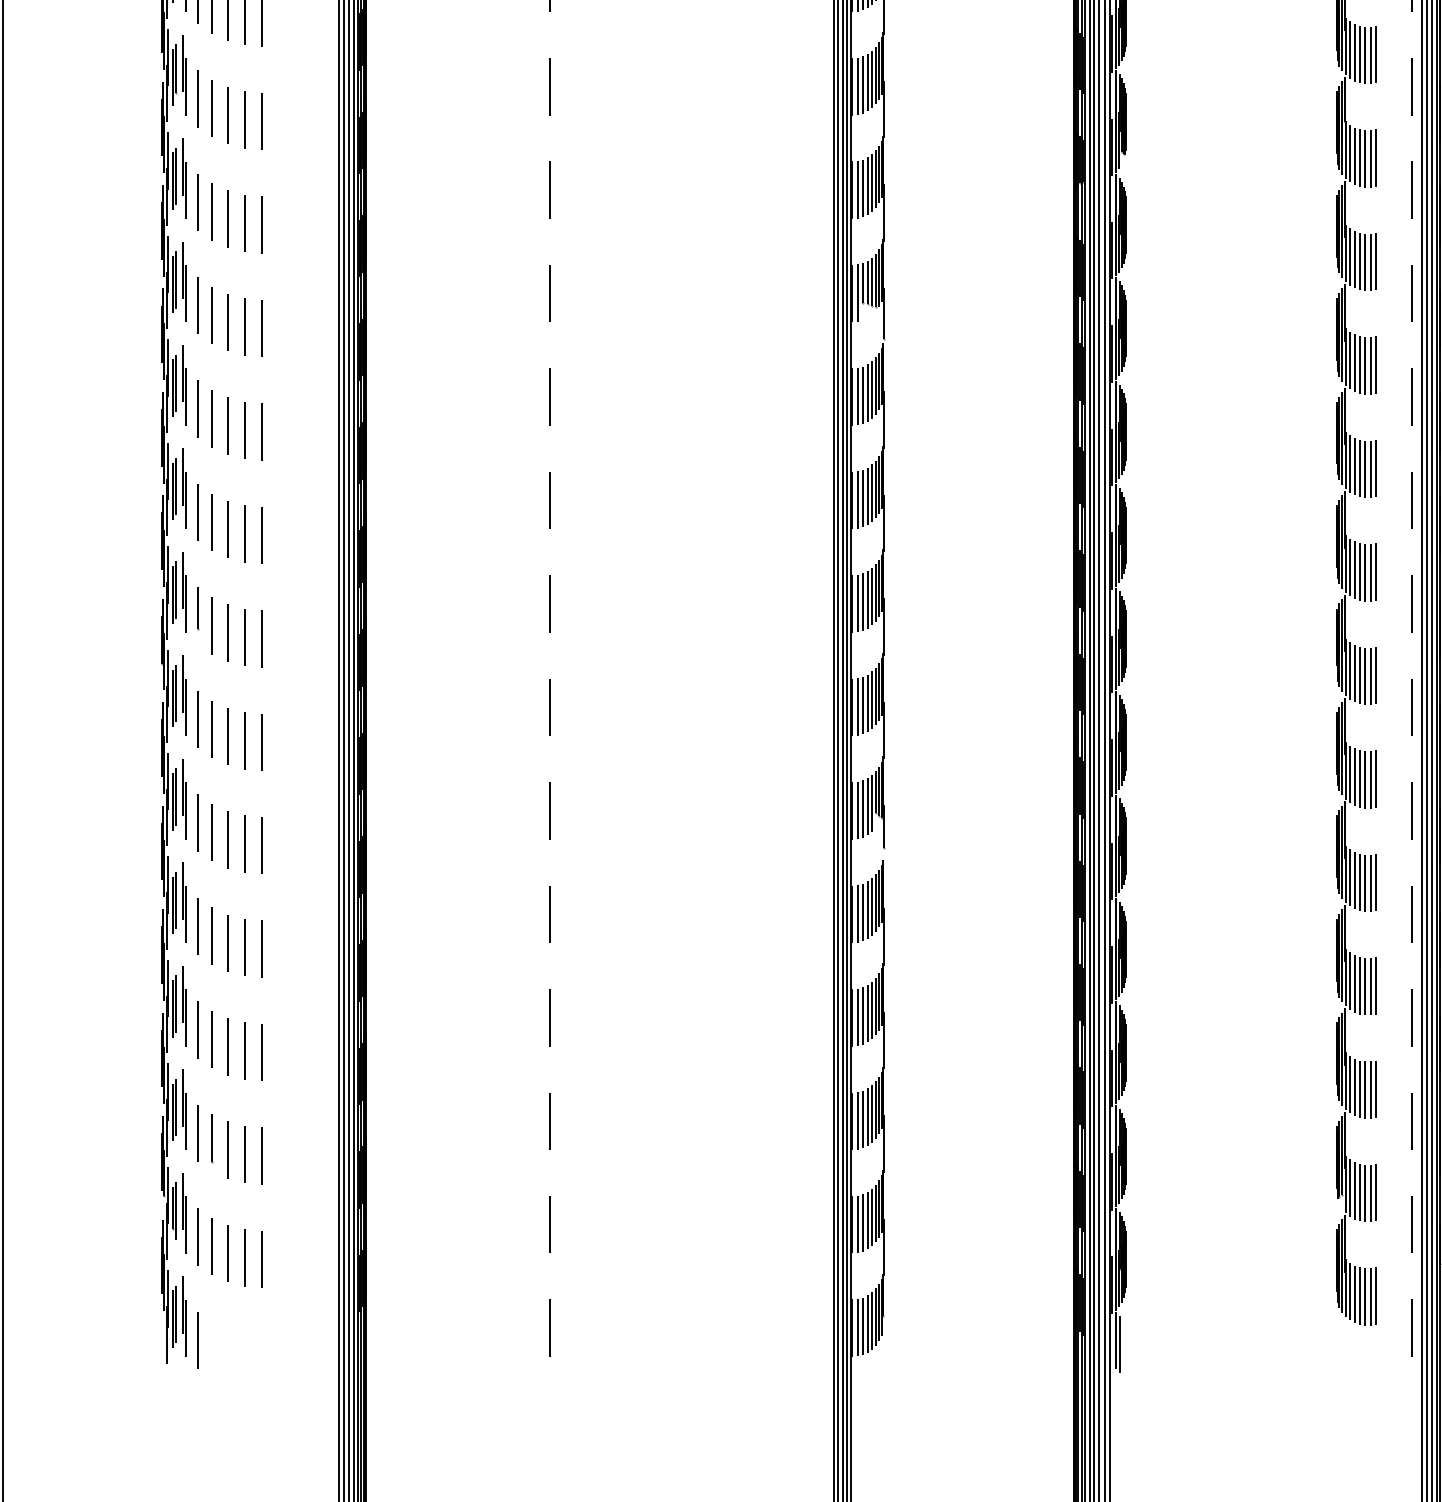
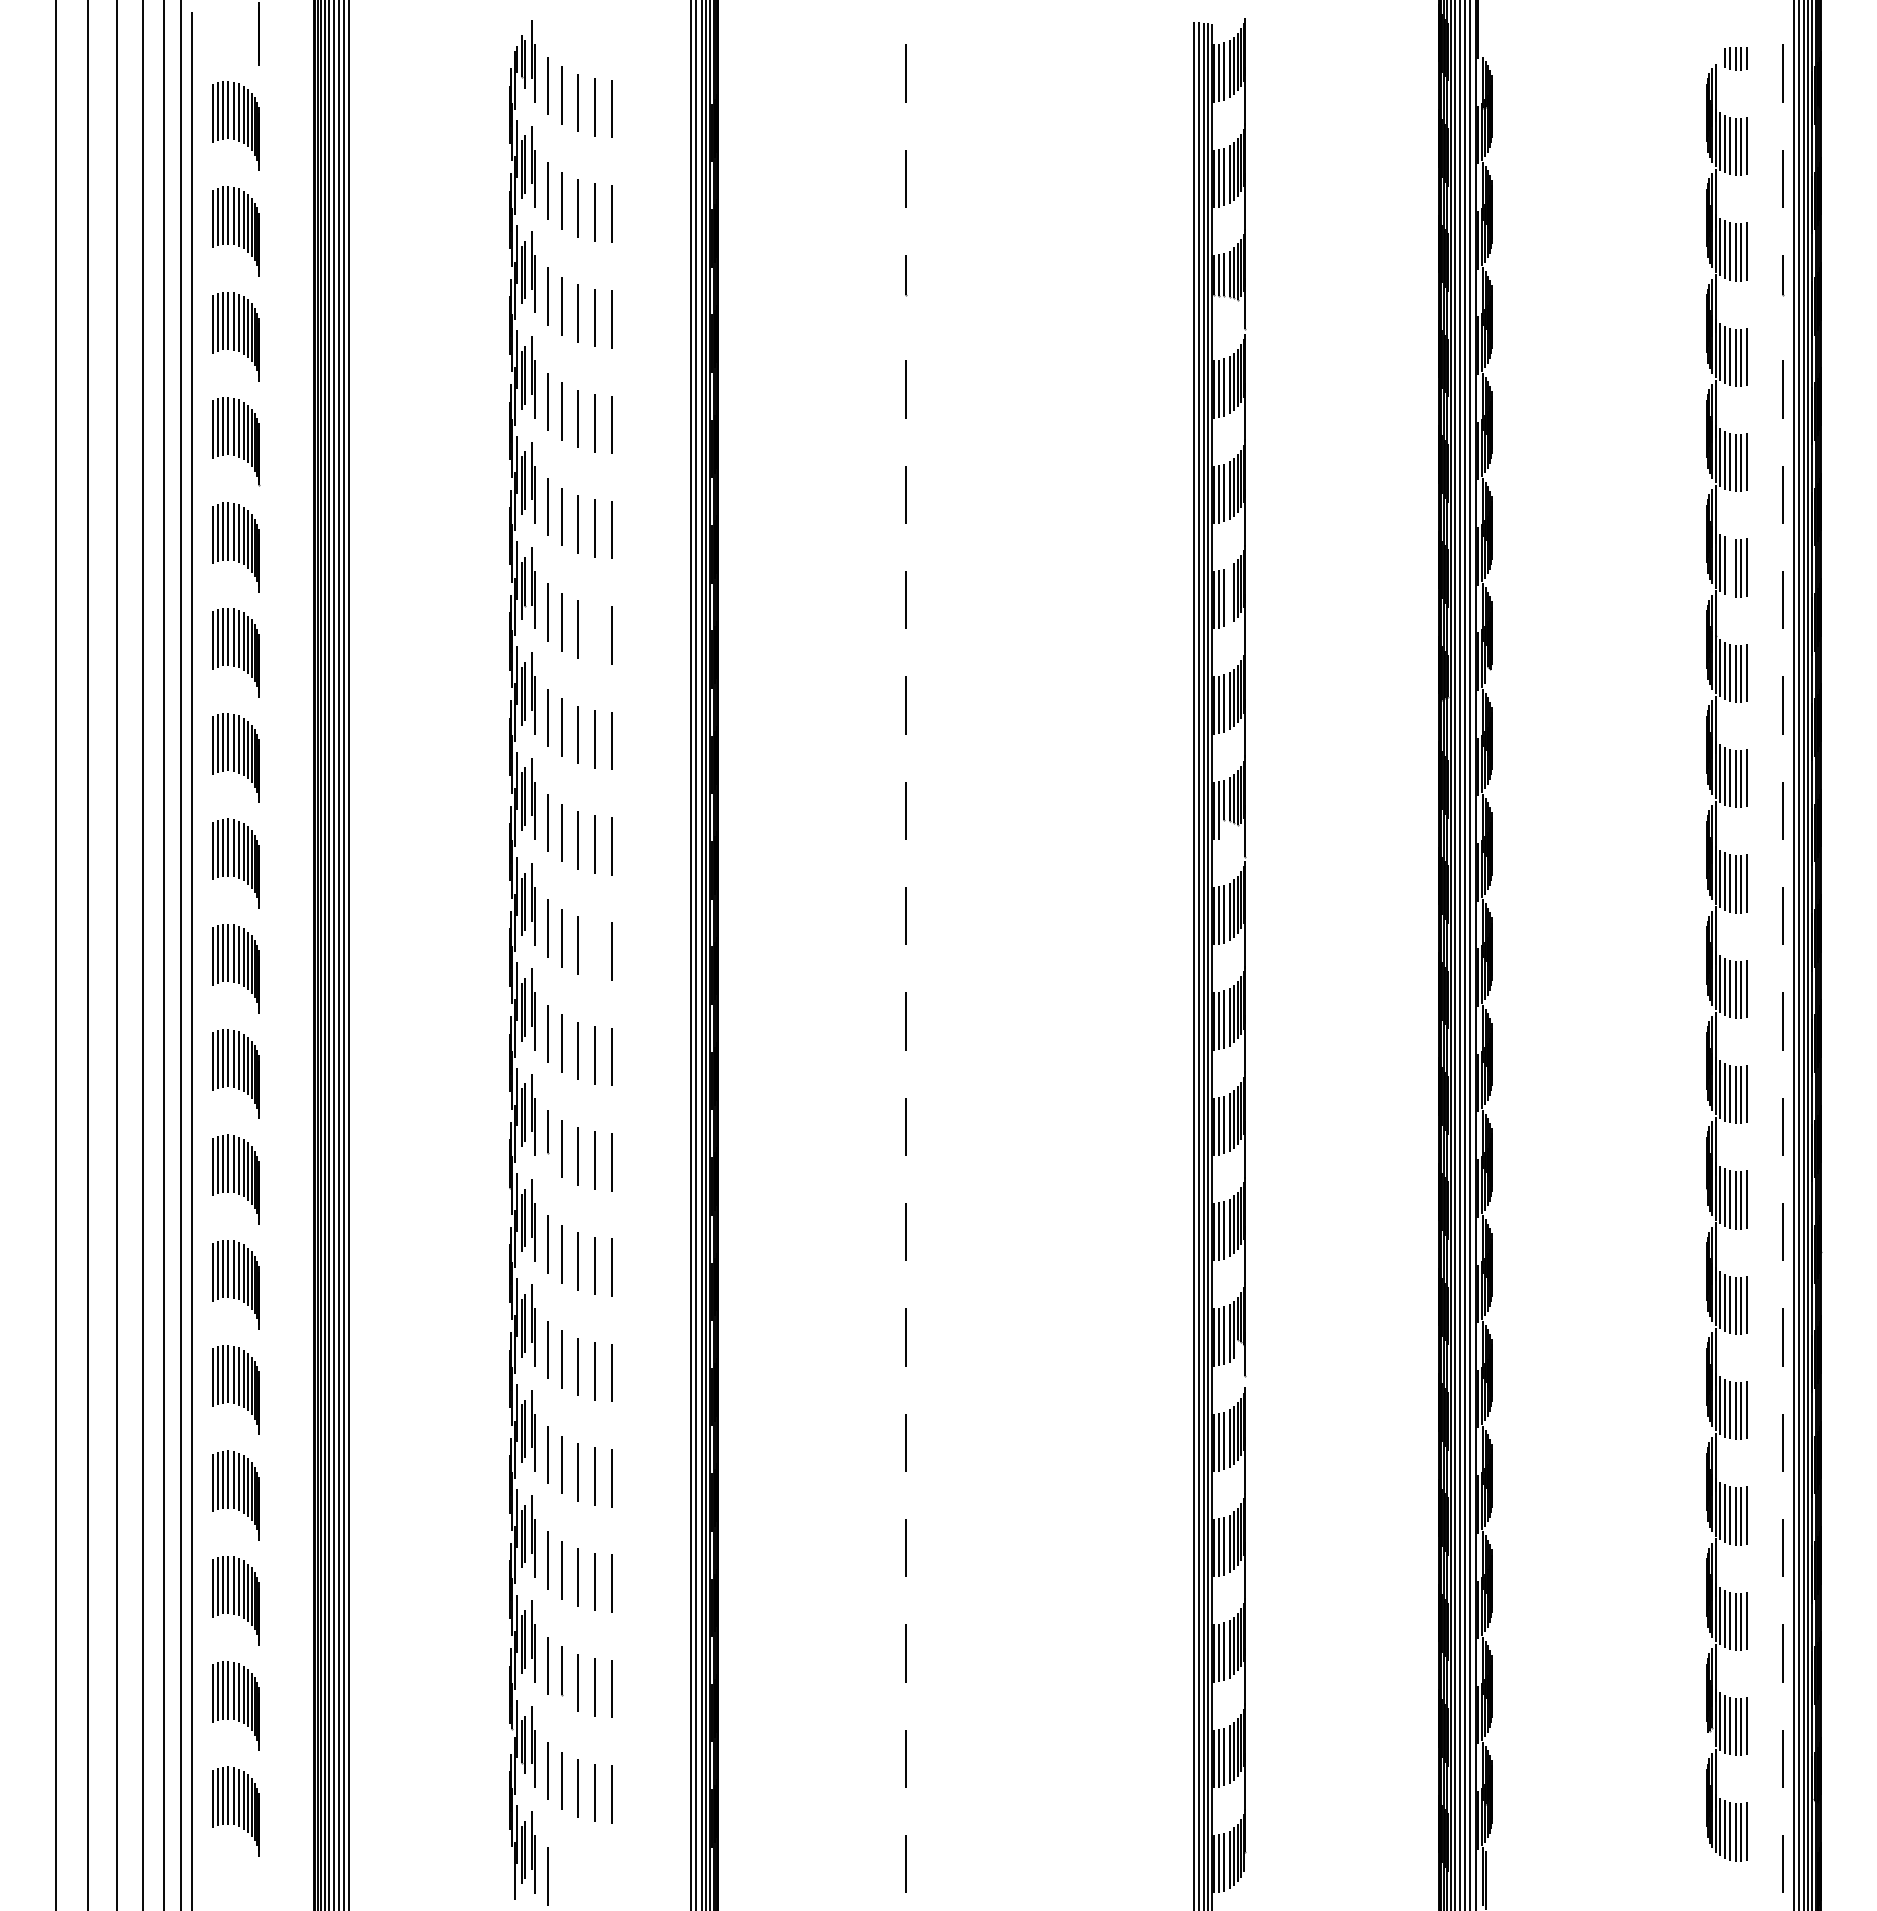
line: (1359, 54) -> (1730, 567), removed
line: (867, 82) -> (1229, 595), removed
line: (244, 119) -> (594, 633), removed
line: (244, 429) -> (594, 949), removed

